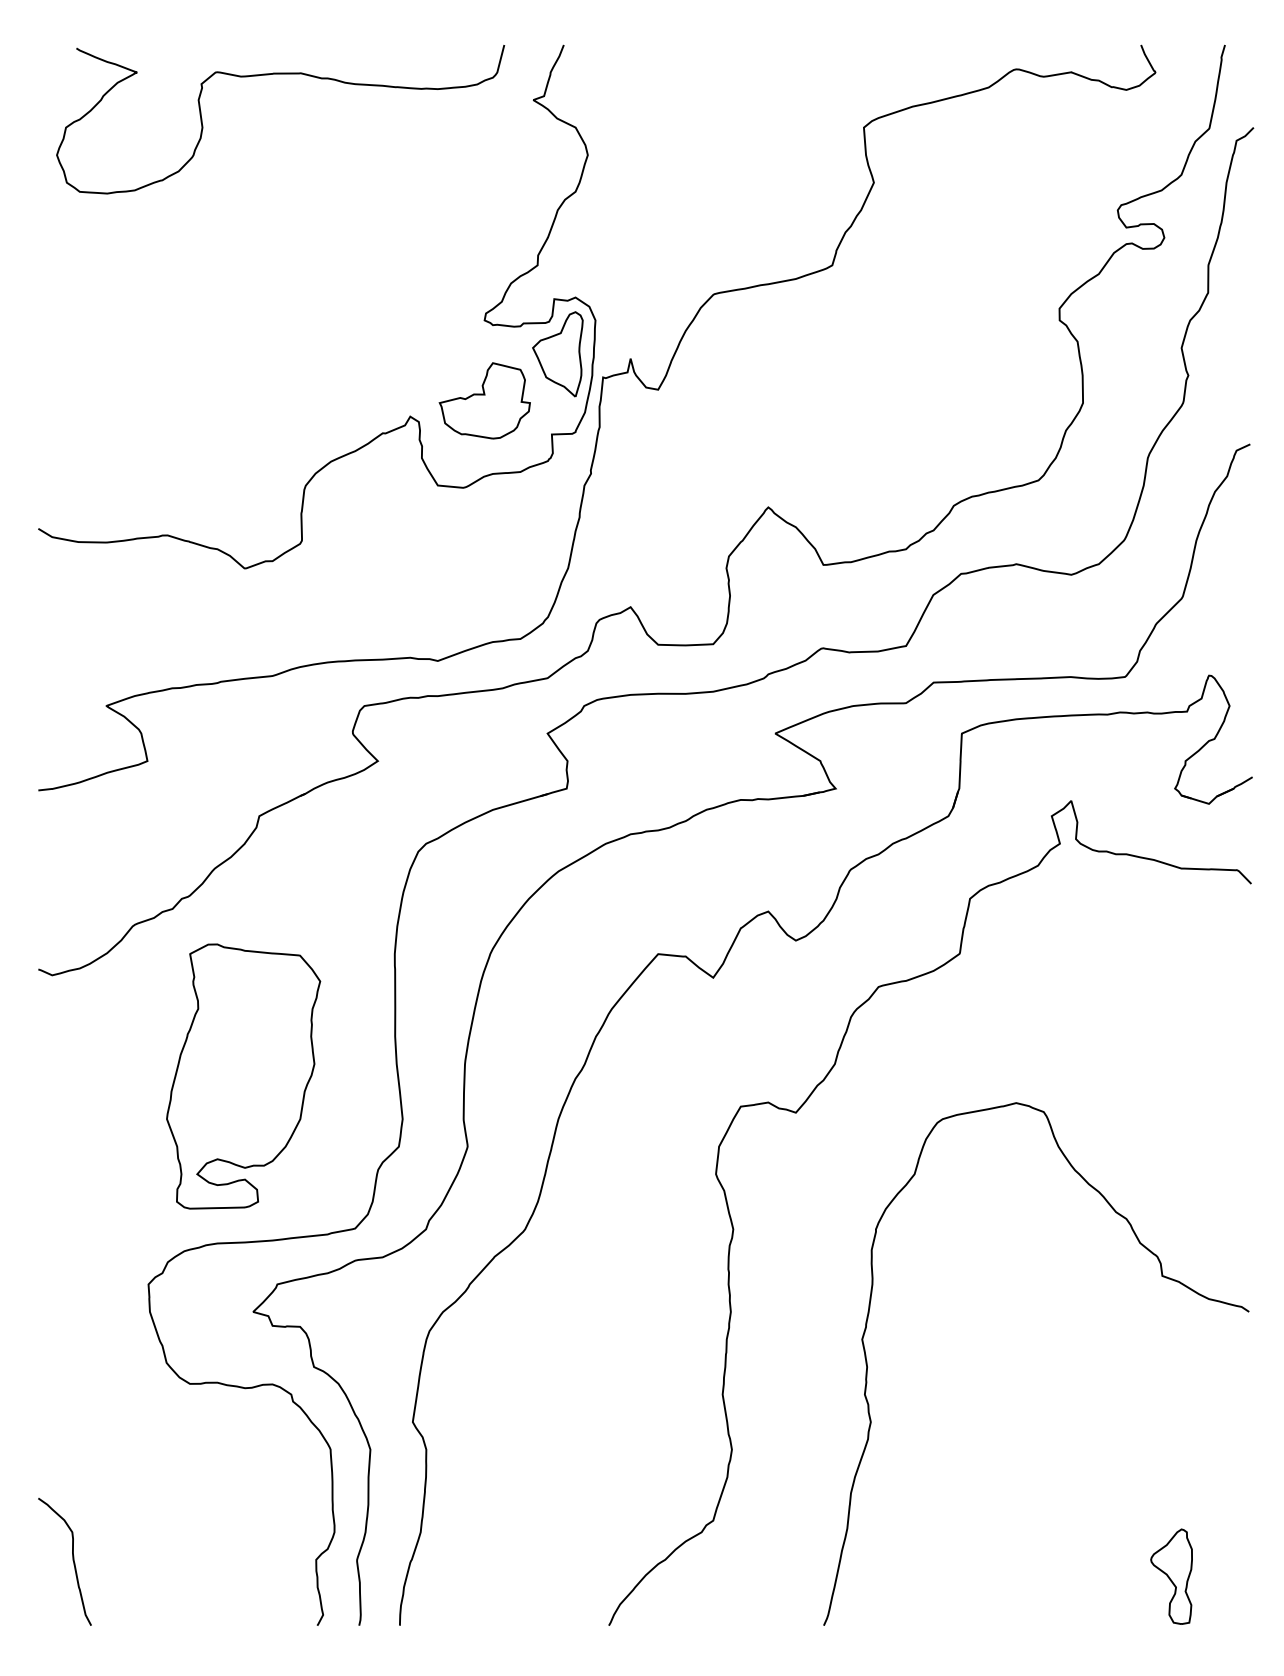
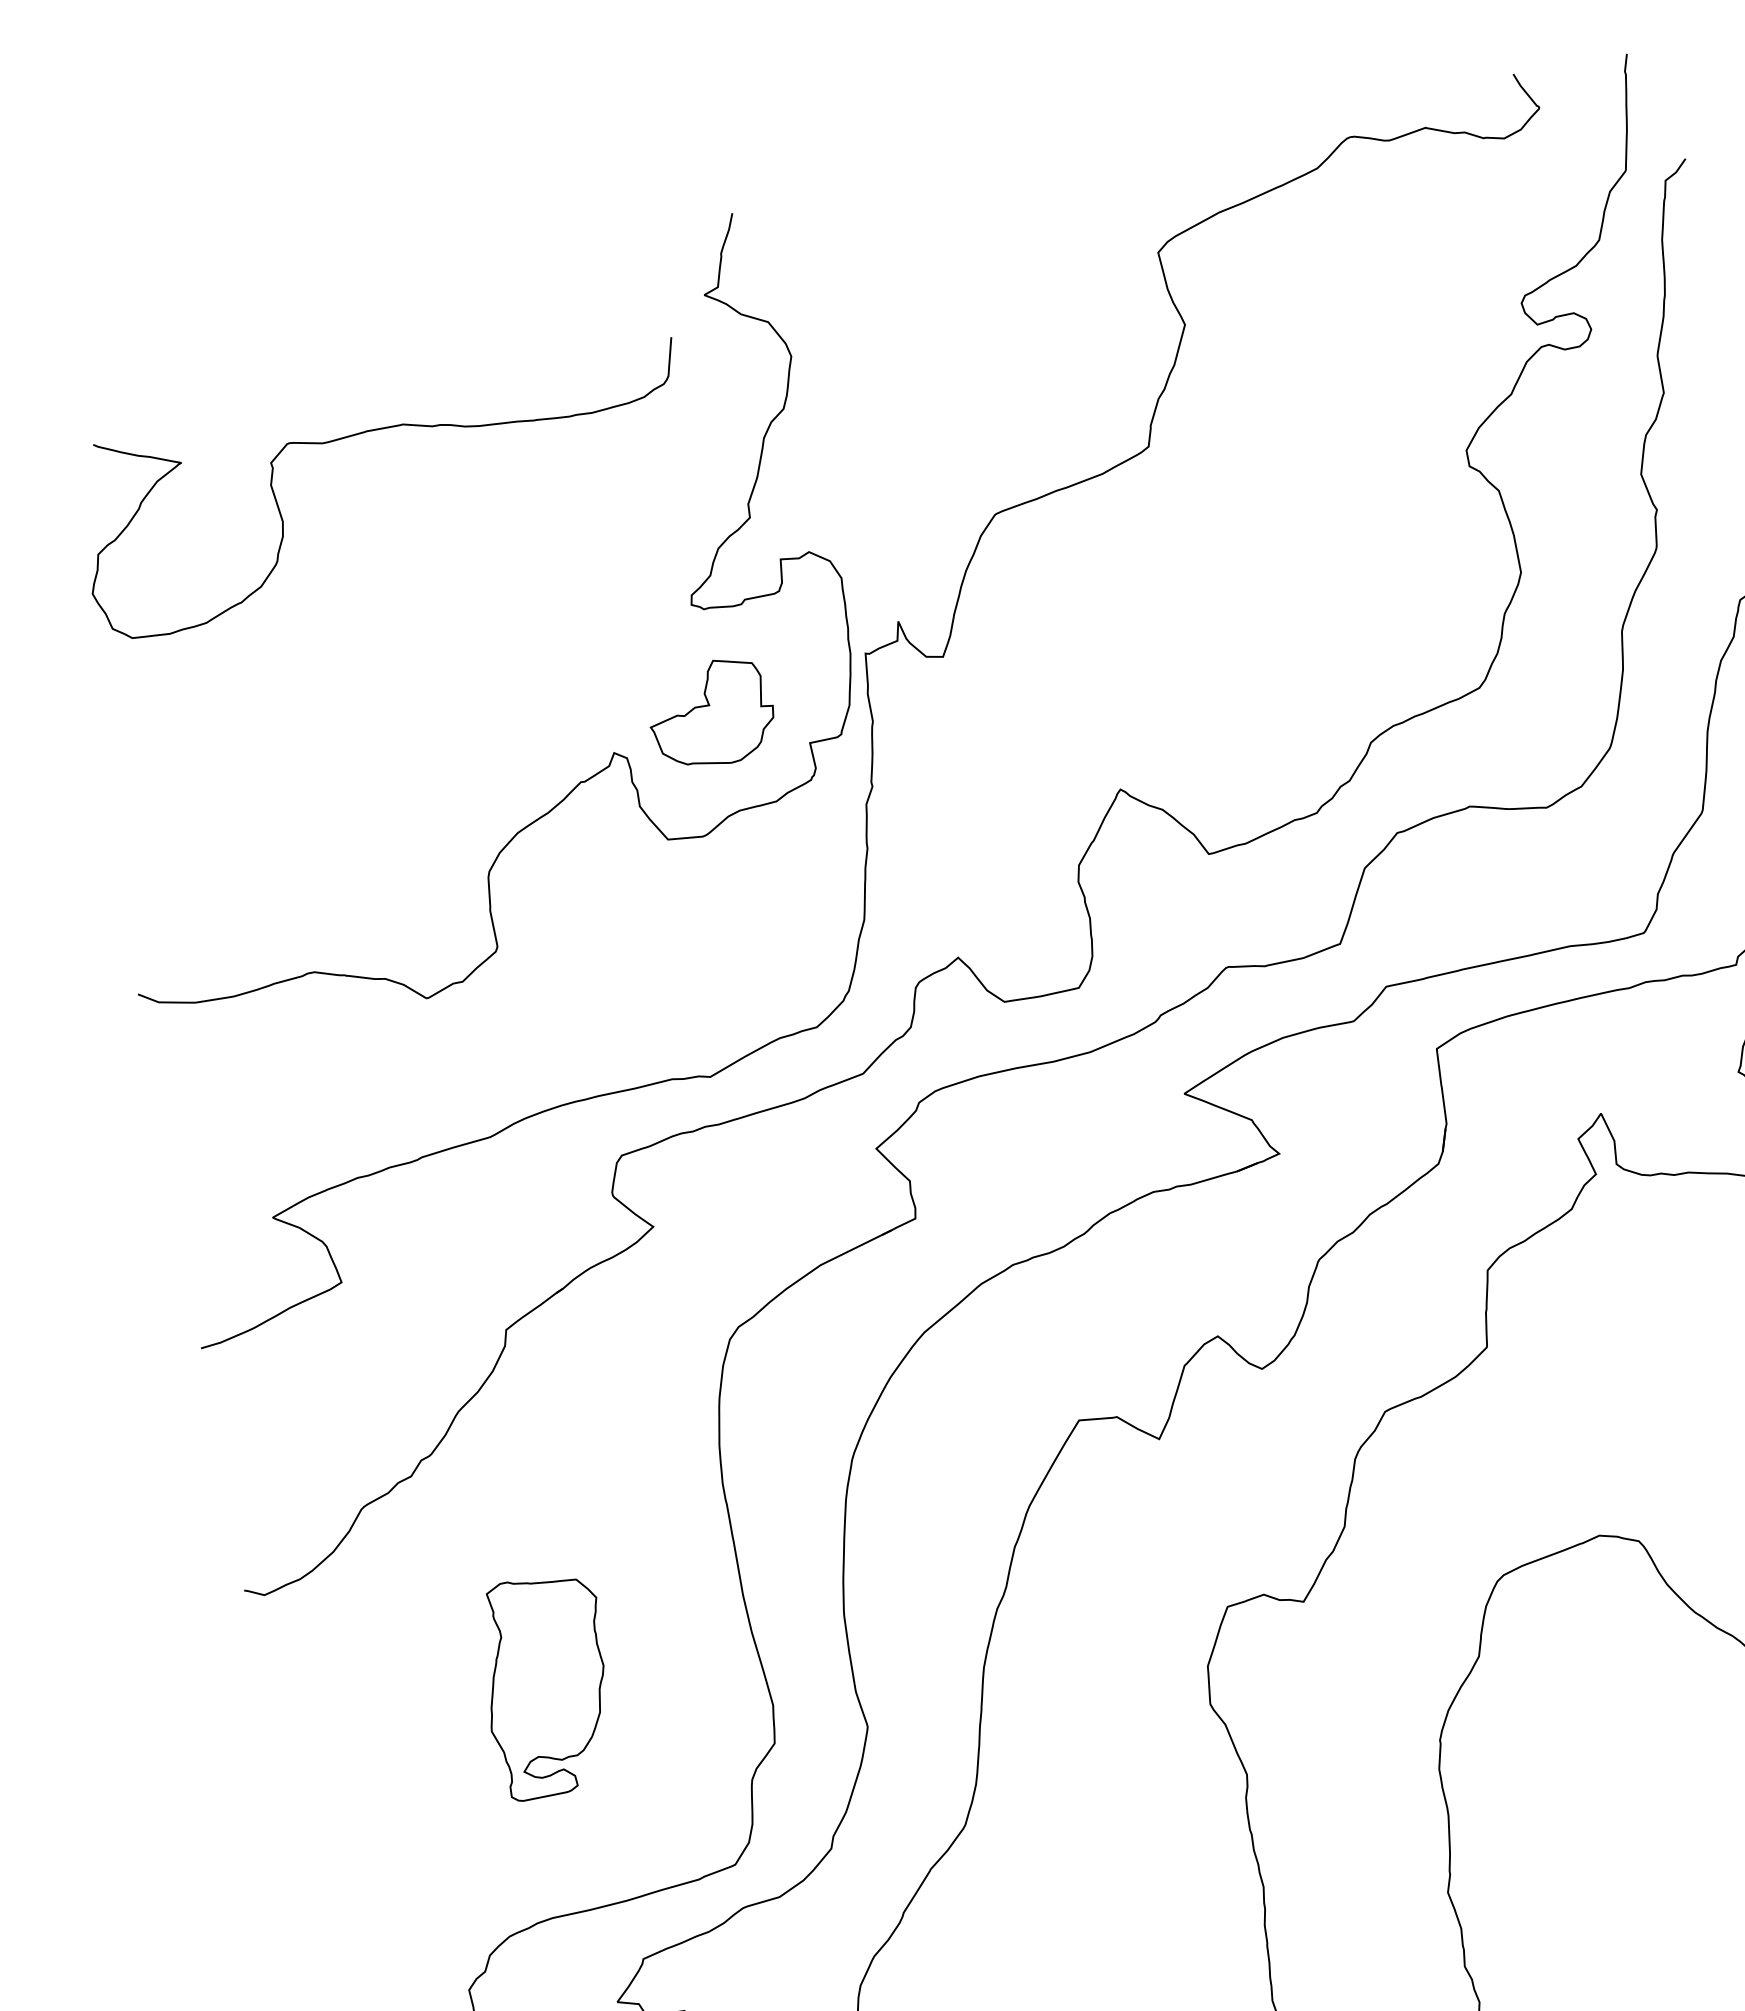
curve: (280, 74) -> (375, 431), moved
part: (557, 354) -> (798, 633), removed
part: (243, 1076) -> (547, 1685), size x0.6

